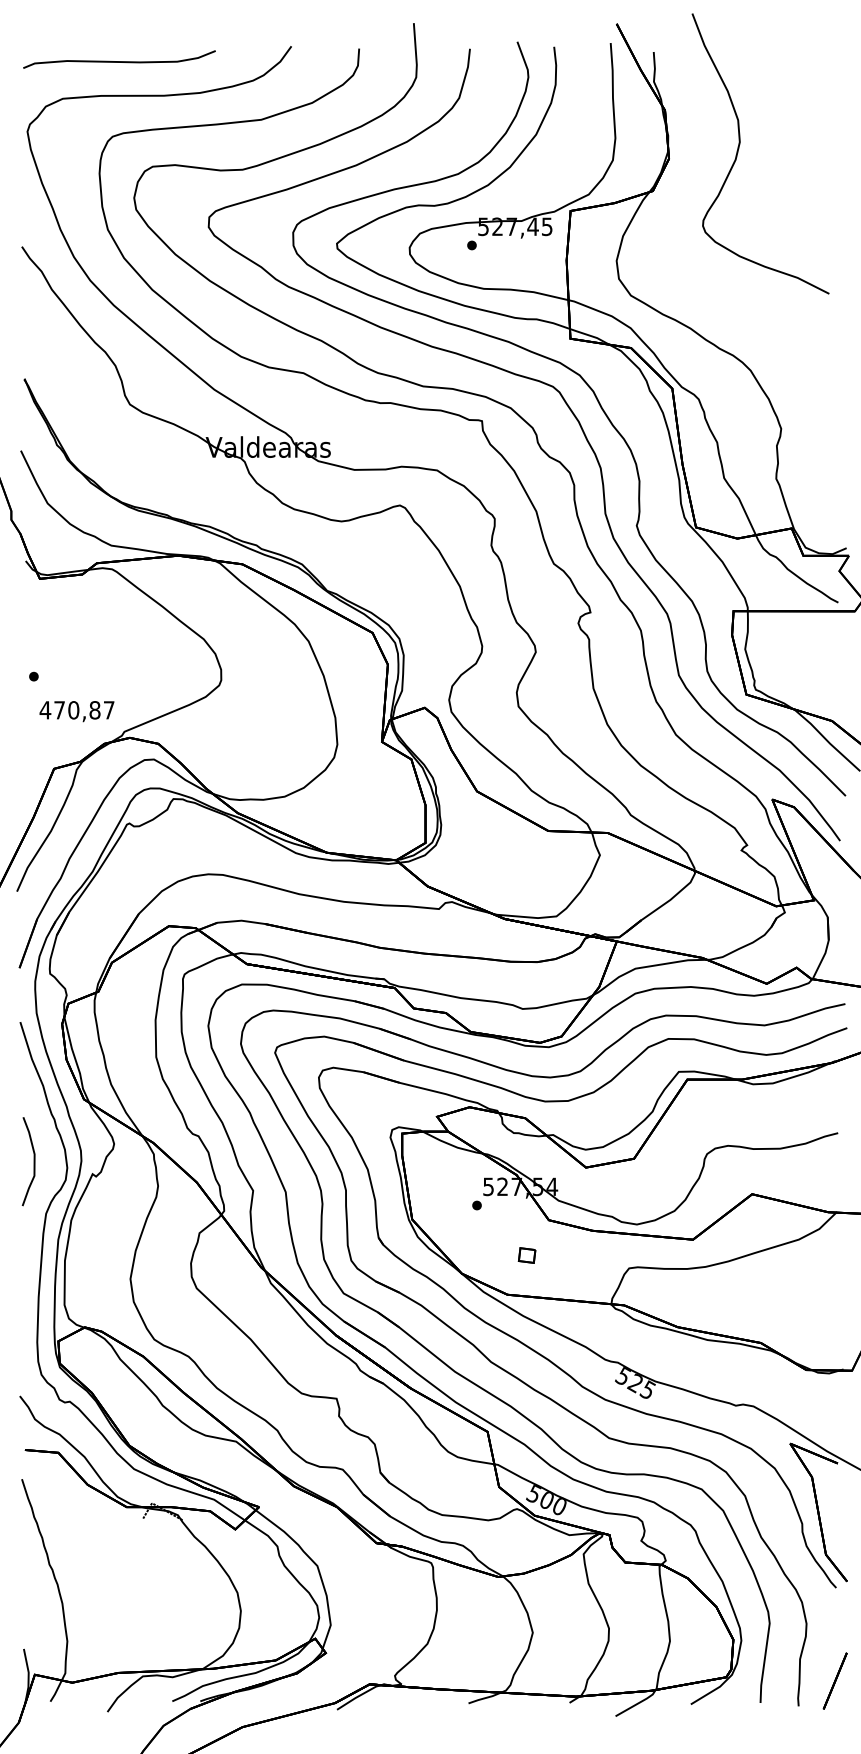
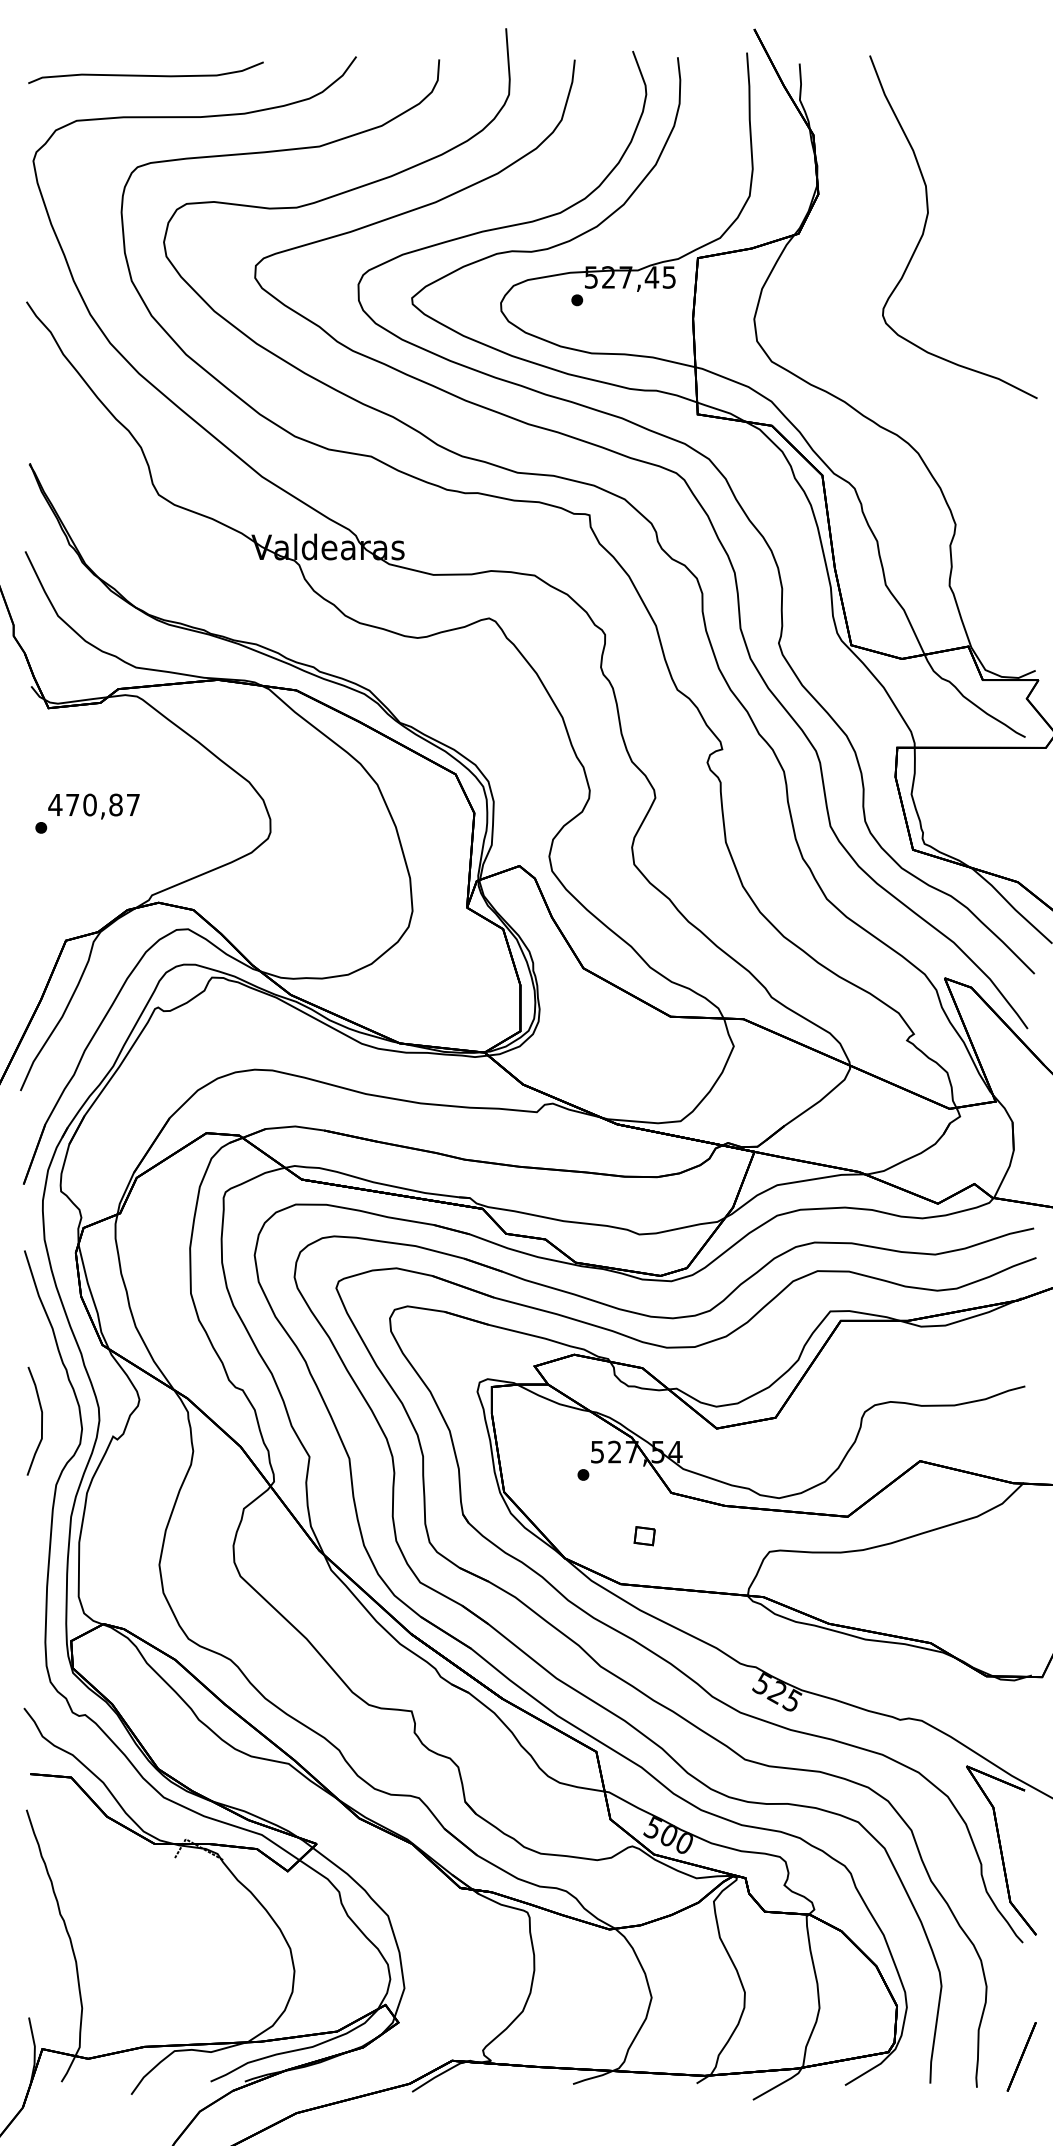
curve: (739, 148) -> (927, 220), moved
text: (76, 711) -> (93, 806), moved

